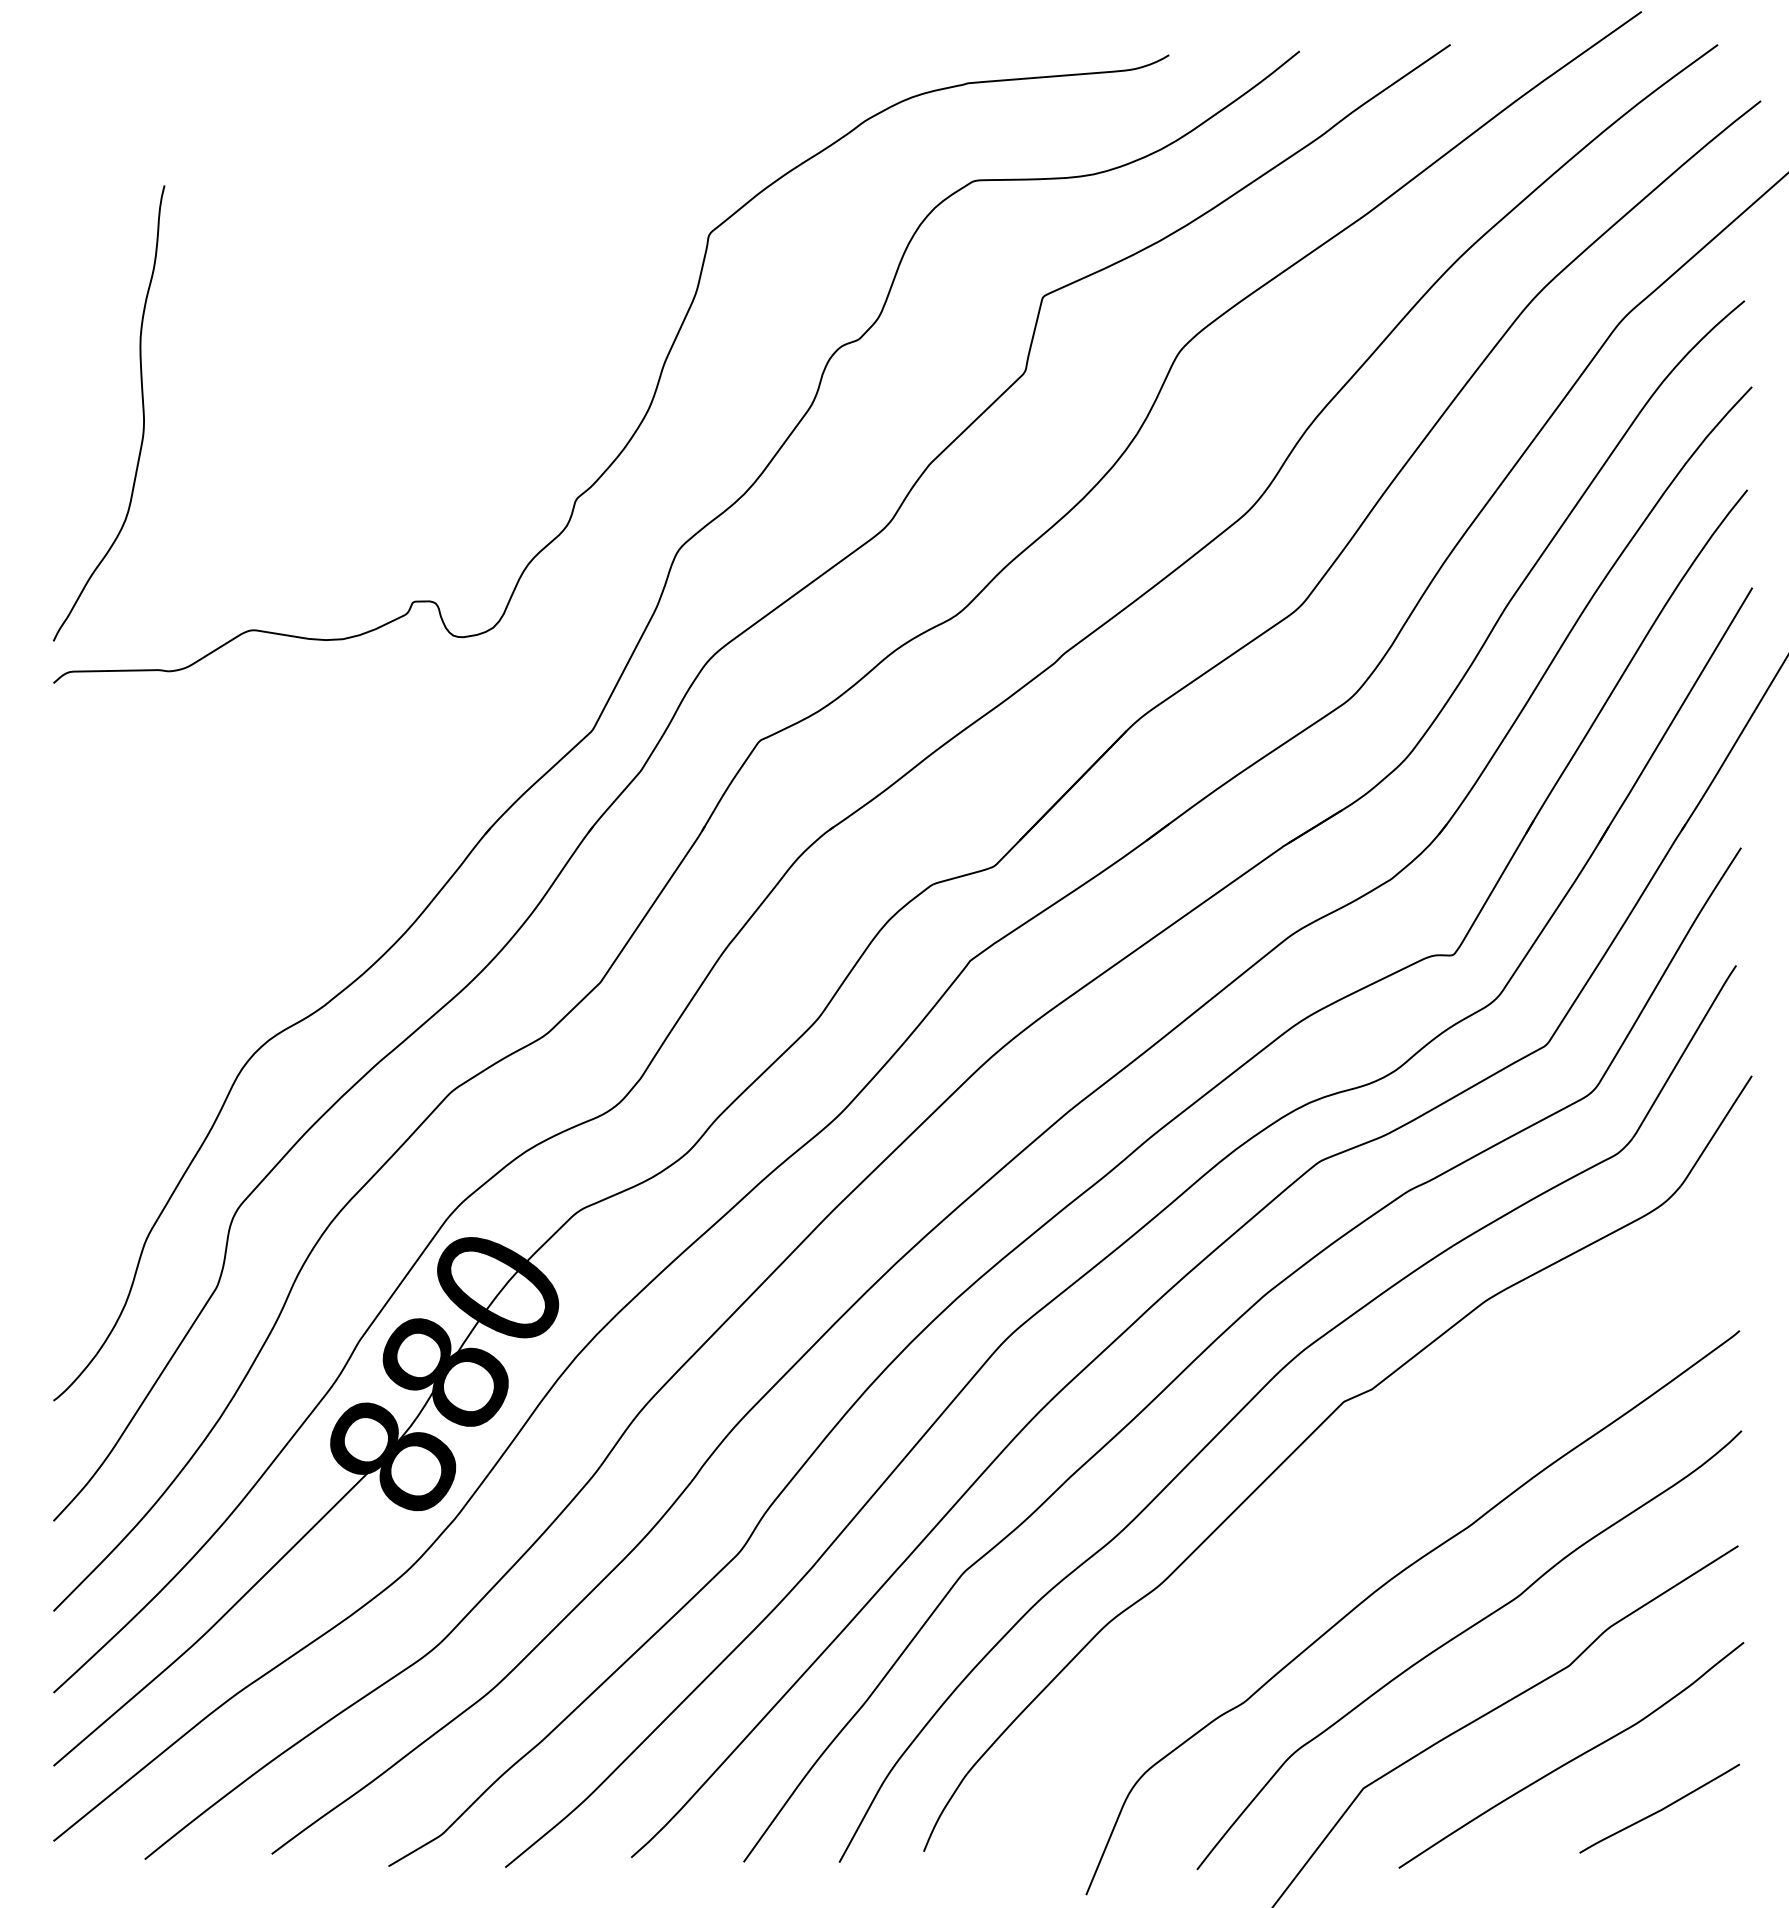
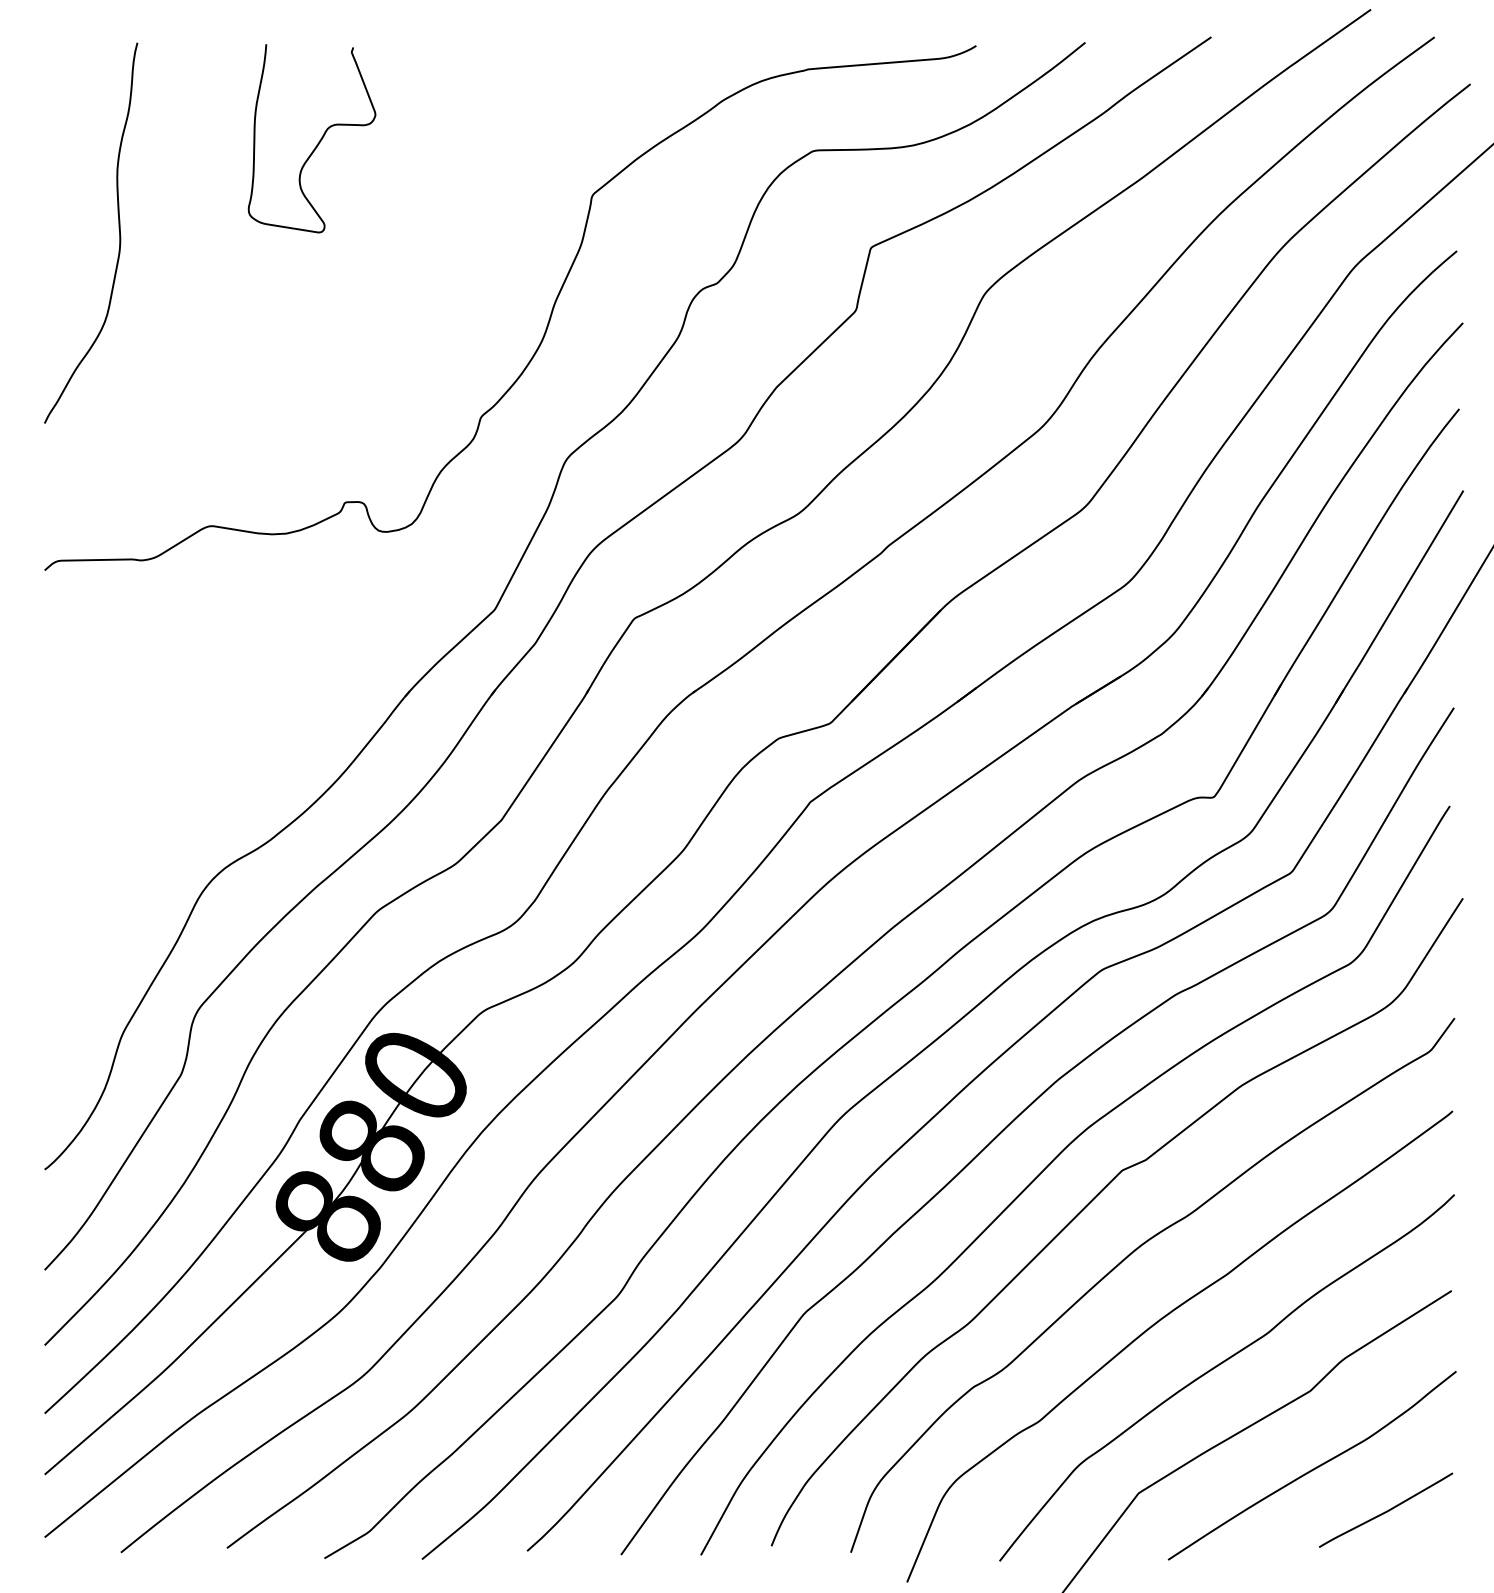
curve: (381, 170) -> (318, 142), added
curve: (142, 413) -> (119, 233), moved
curve: (1350, 1506) -> (1127, 1257), added

